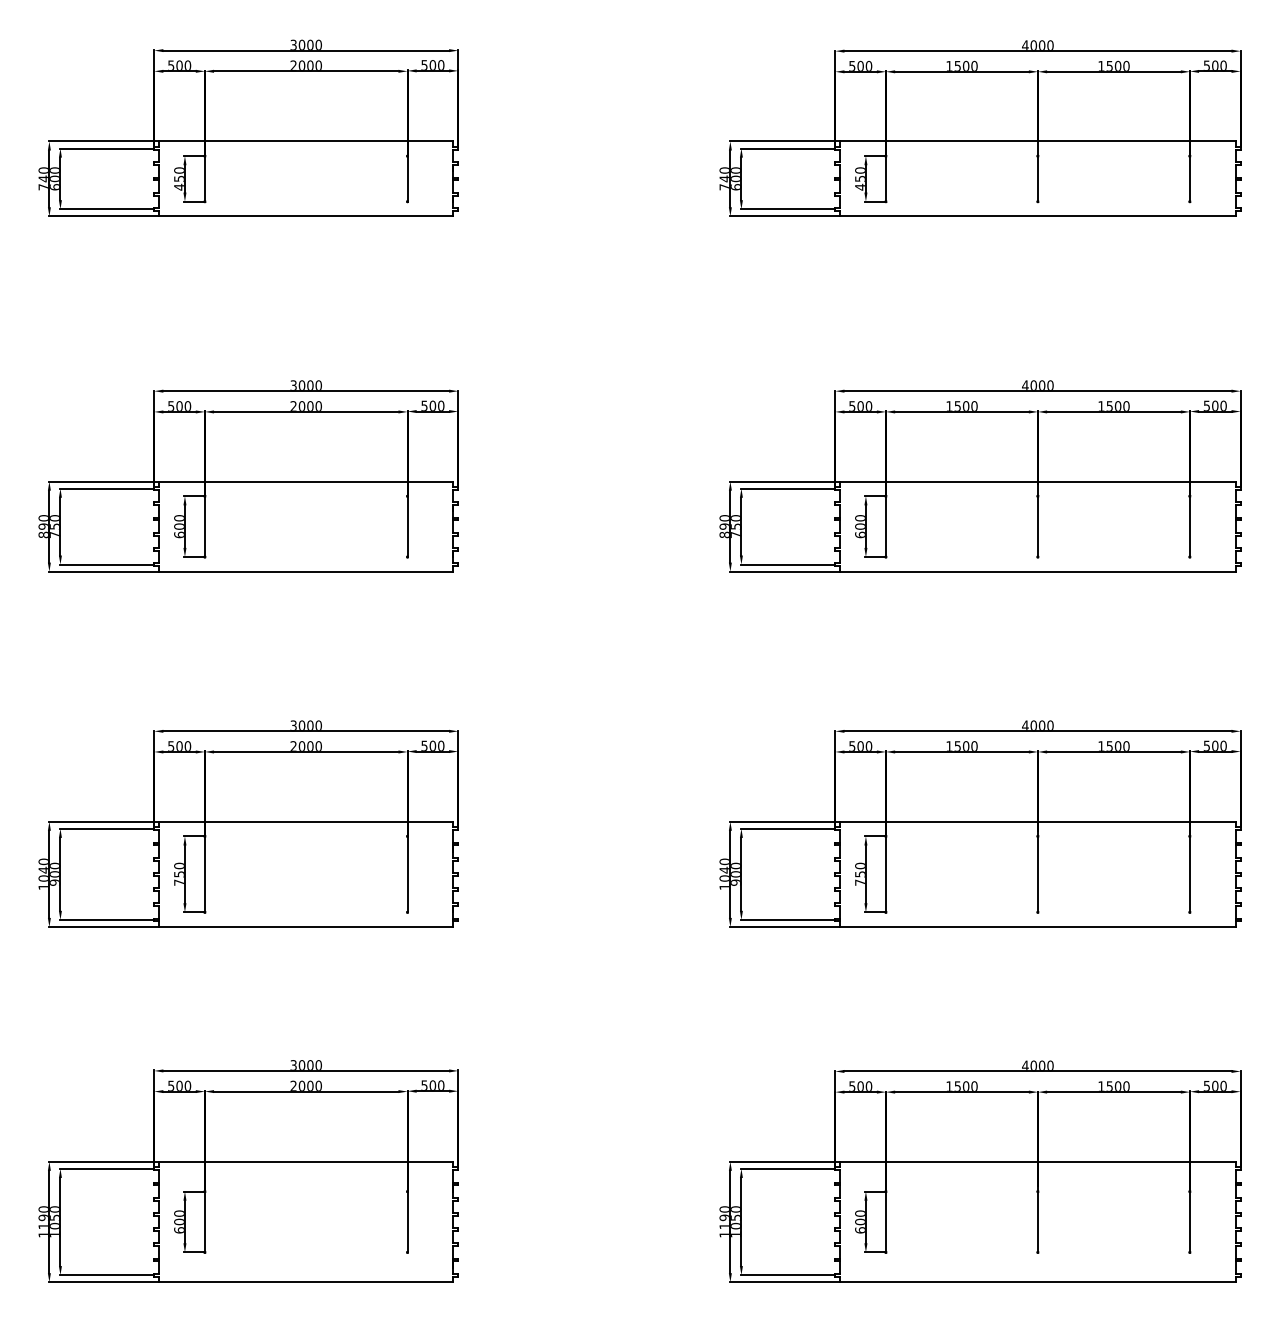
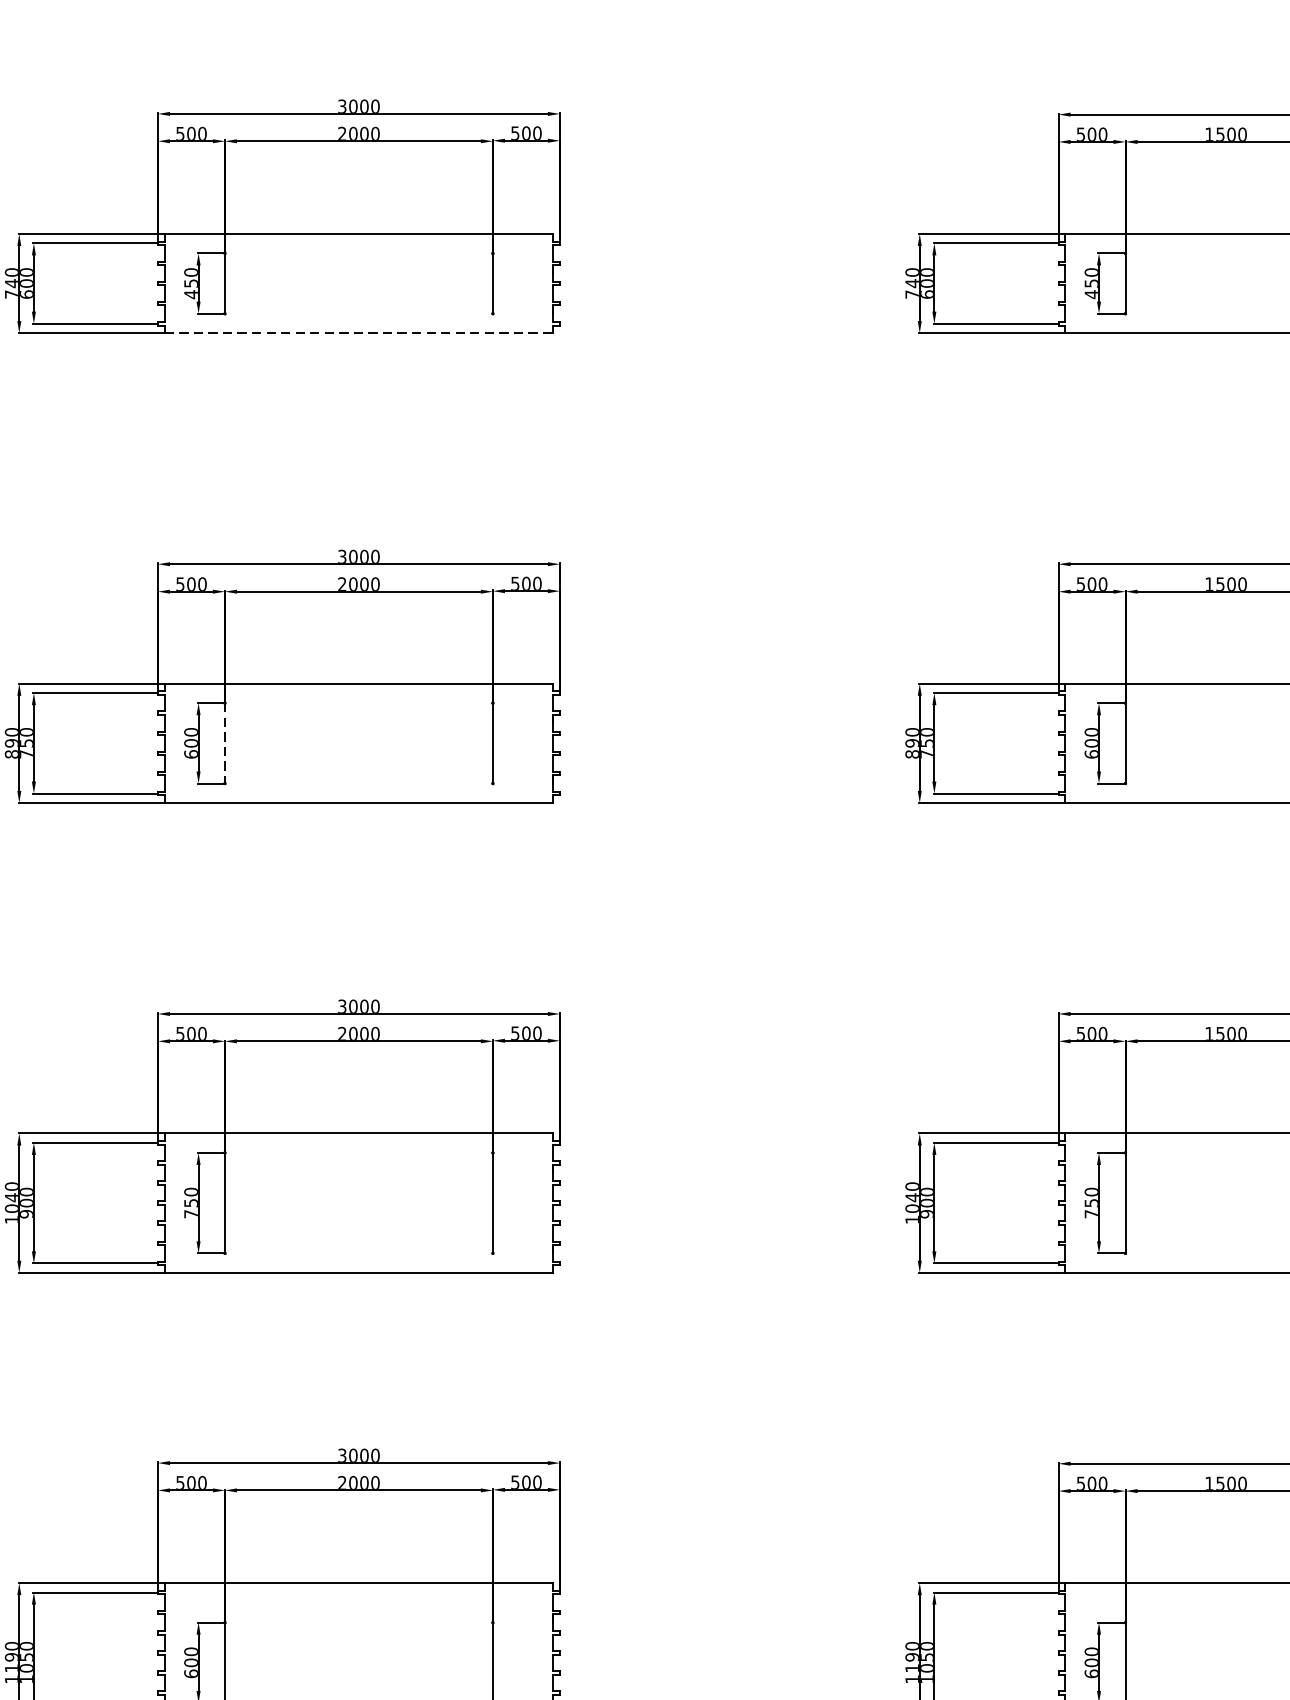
line: (306, 216) -> (359, 333), solid -> dashed
line: (204, 527) -> (224, 744), solid -> dashed

